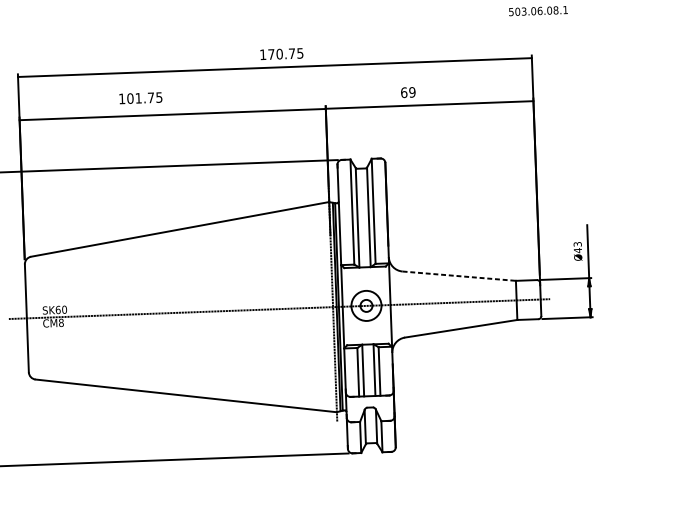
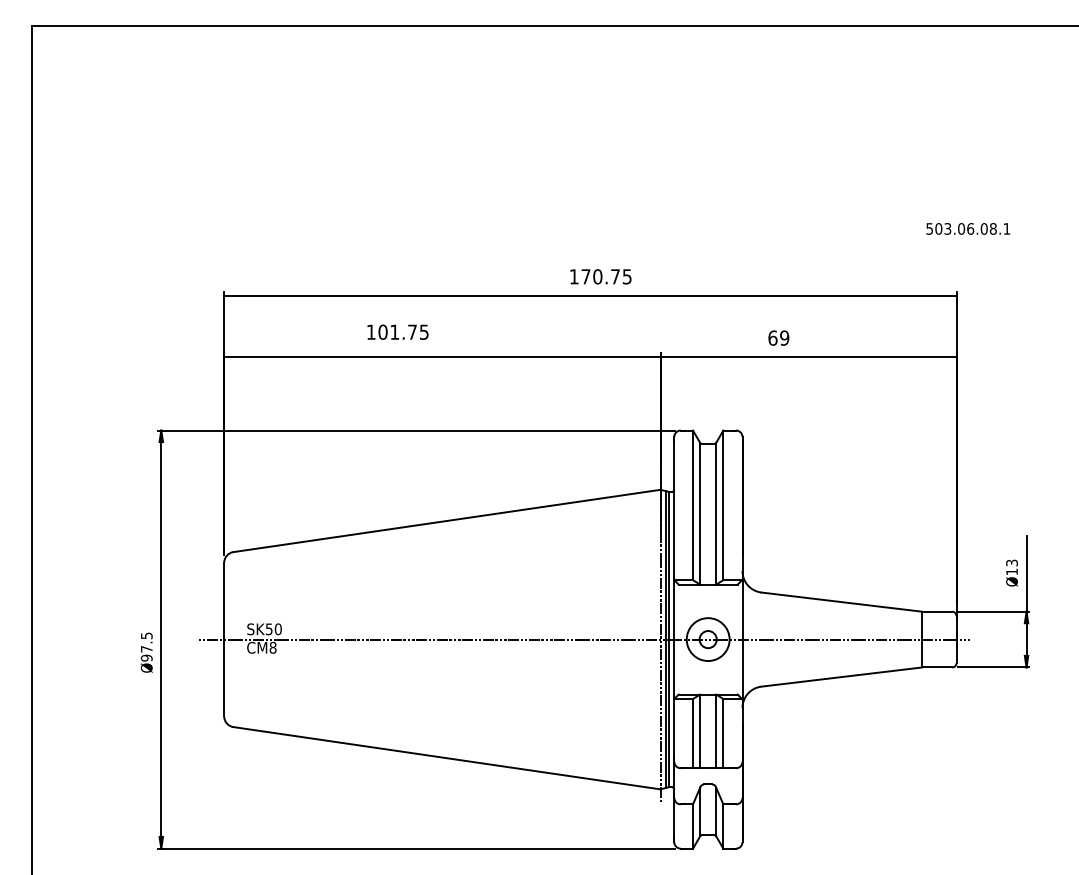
text: (577, 250) -> (1011, 571), Ø43 -> Ø13
line: (459, 276) -> (841, 602), dashed -> solid
text: (57, 310) -> (268, 629), SK60 -> SK50

